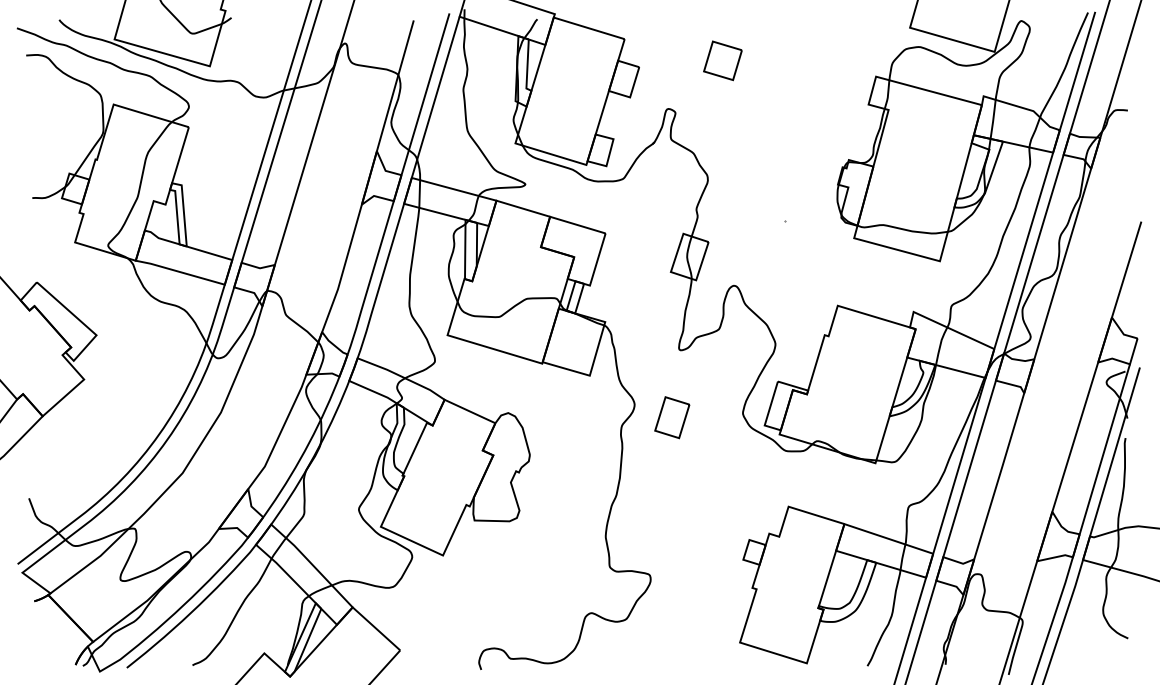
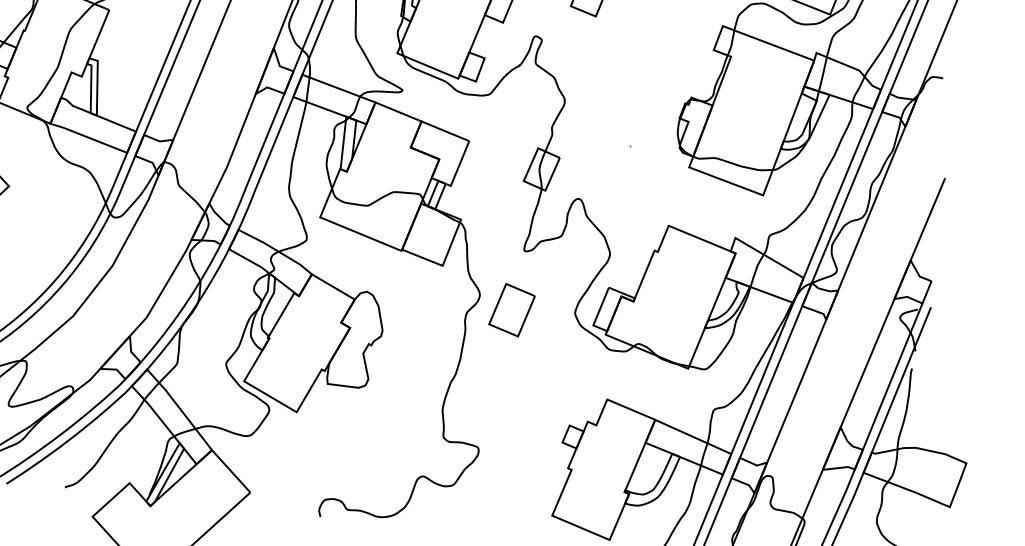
part: (672, 417) -> (512, 310), size x1.4

